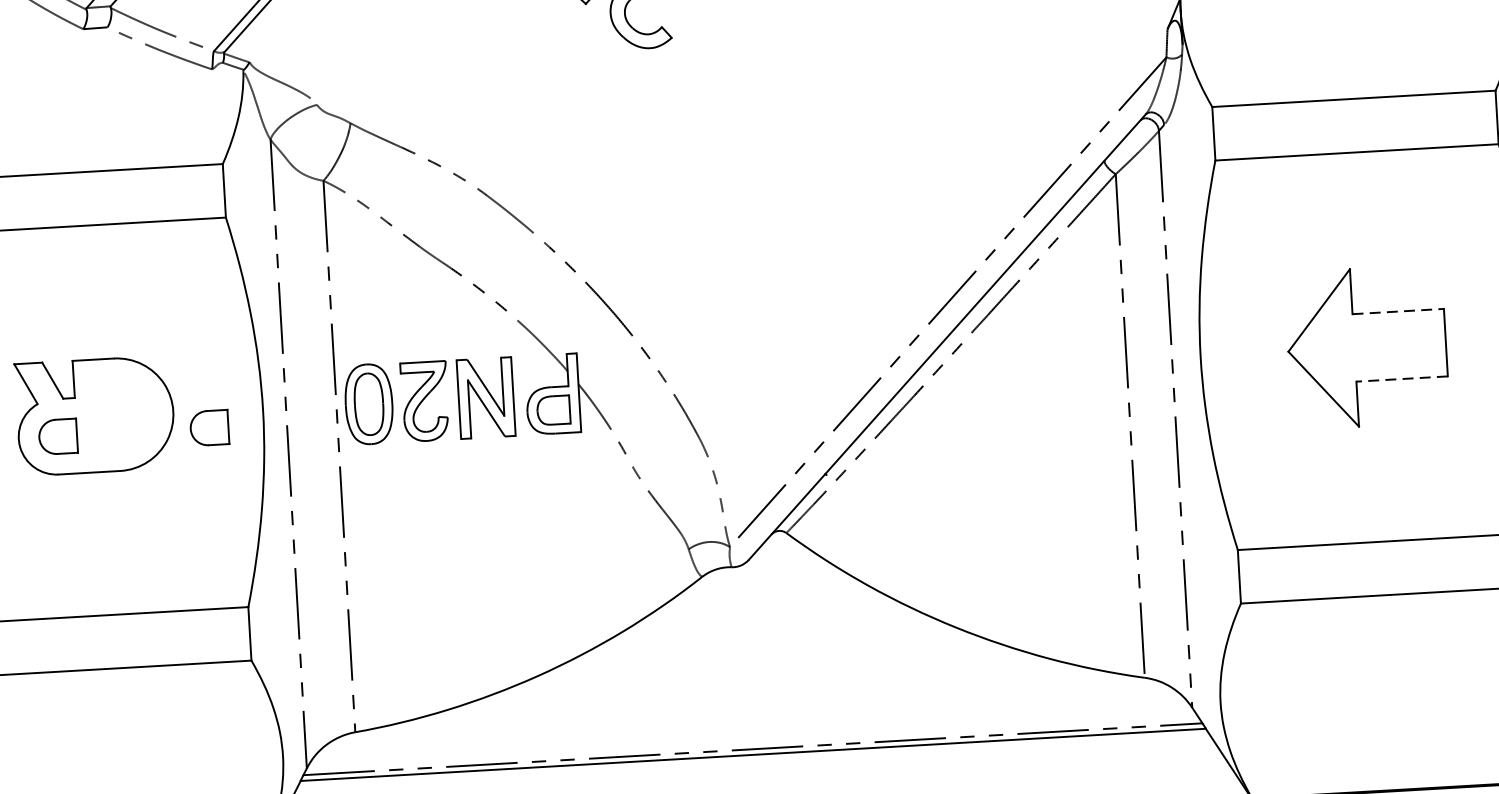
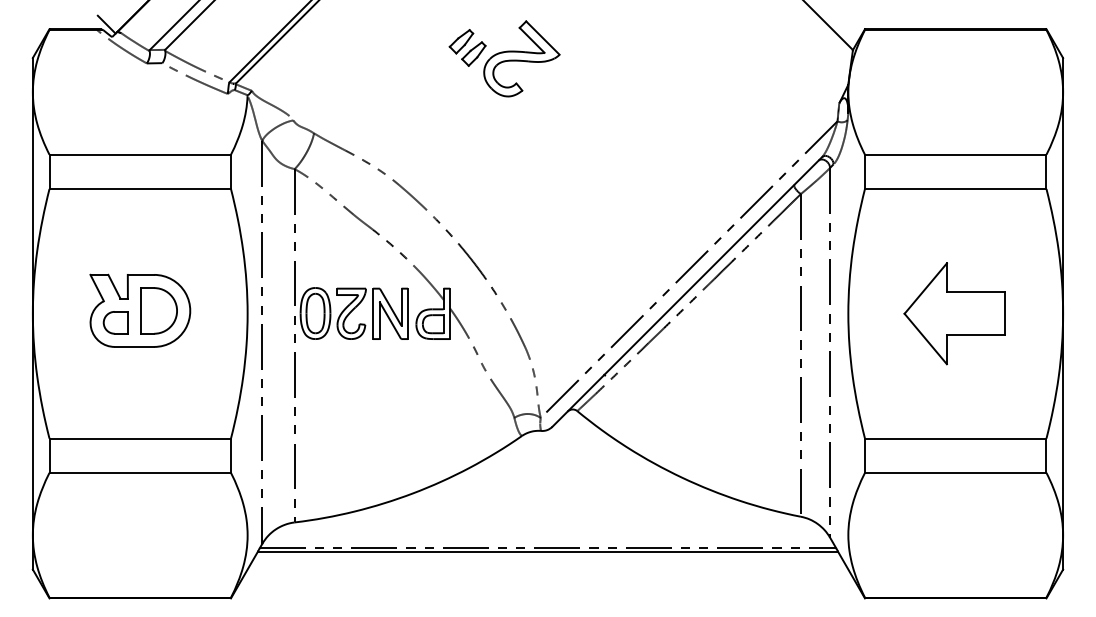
line: (1398, 312) -> (976, 292), dashed -> solid
line: (1401, 379) -> (975, 335), dashed -> solid
part: (123, 413) -> (158, 310), added
part: (209, 427) -> (212, 322), removed

